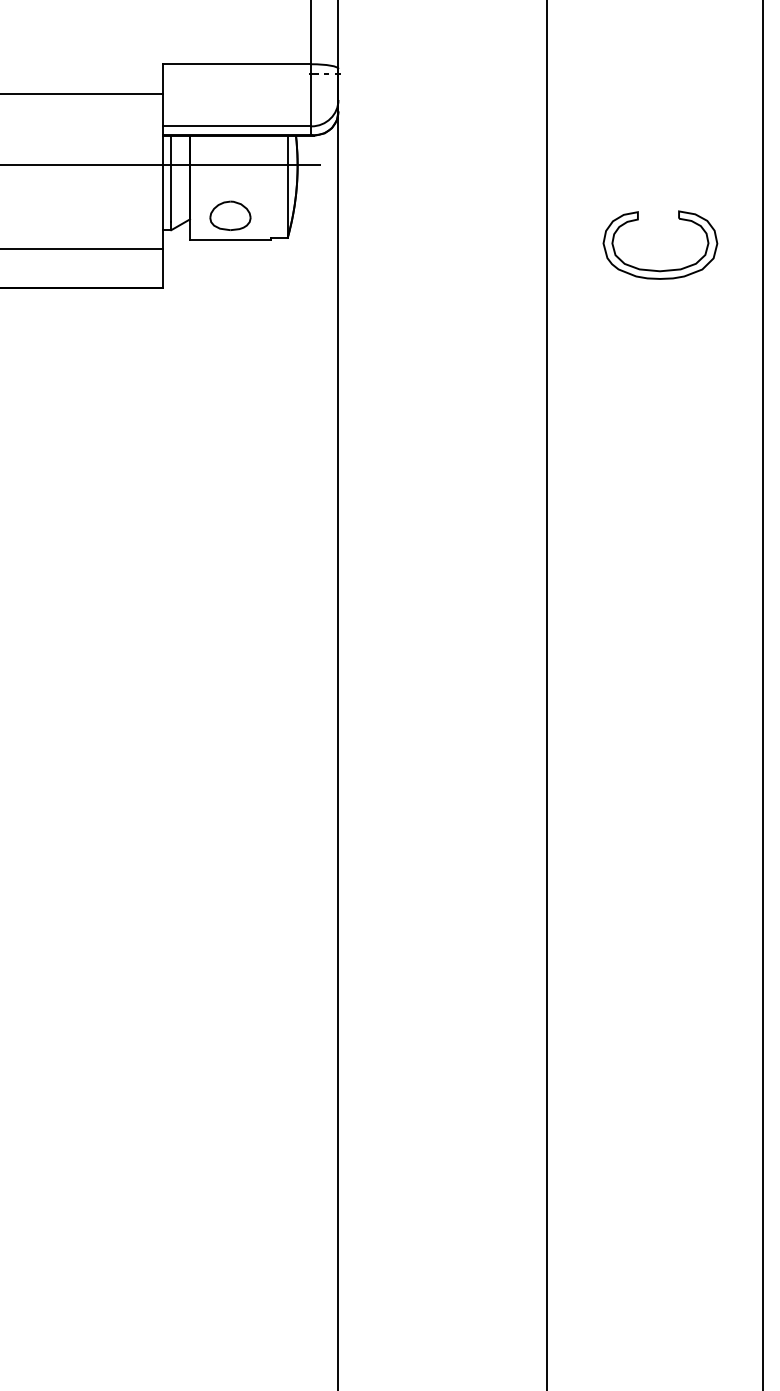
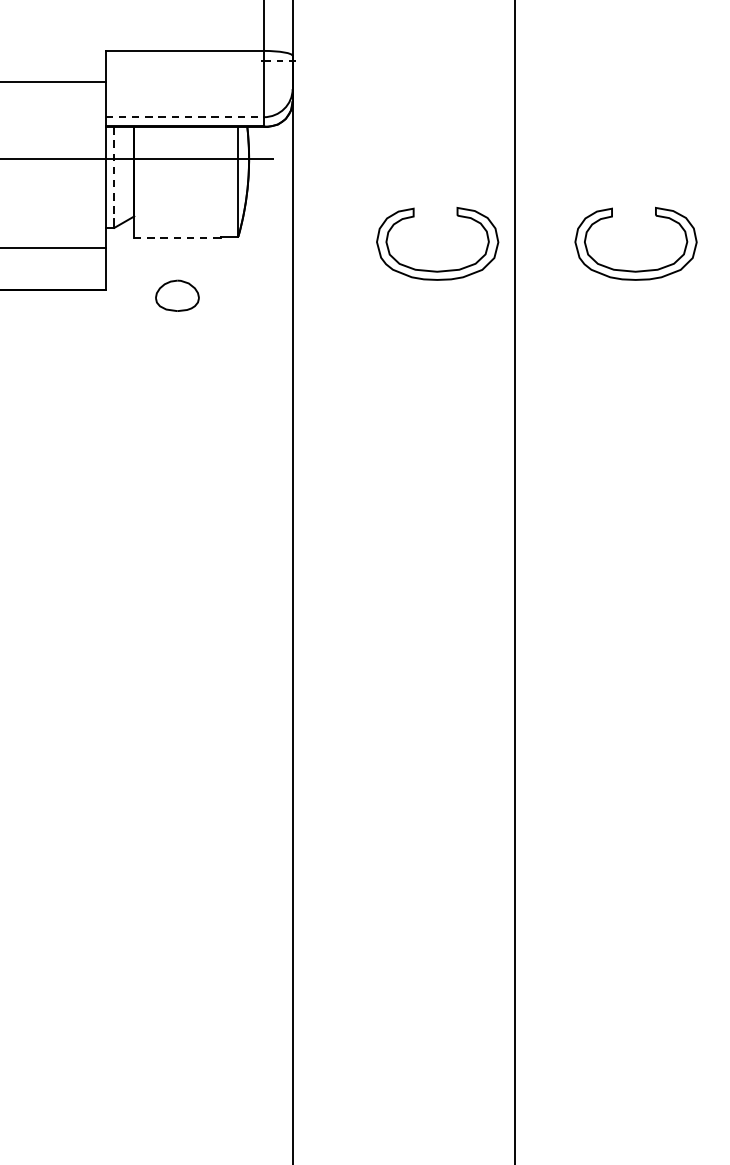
line: (237, 126) -> (184, 117), solid -> dashed
line: (171, 179) -> (114, 173), solid -> dashed
part: (230, 215) -> (177, 295), moved
line: (229, 239) -> (176, 237), solid -> dashed
part: (479, 269) -> (443, 269), added

